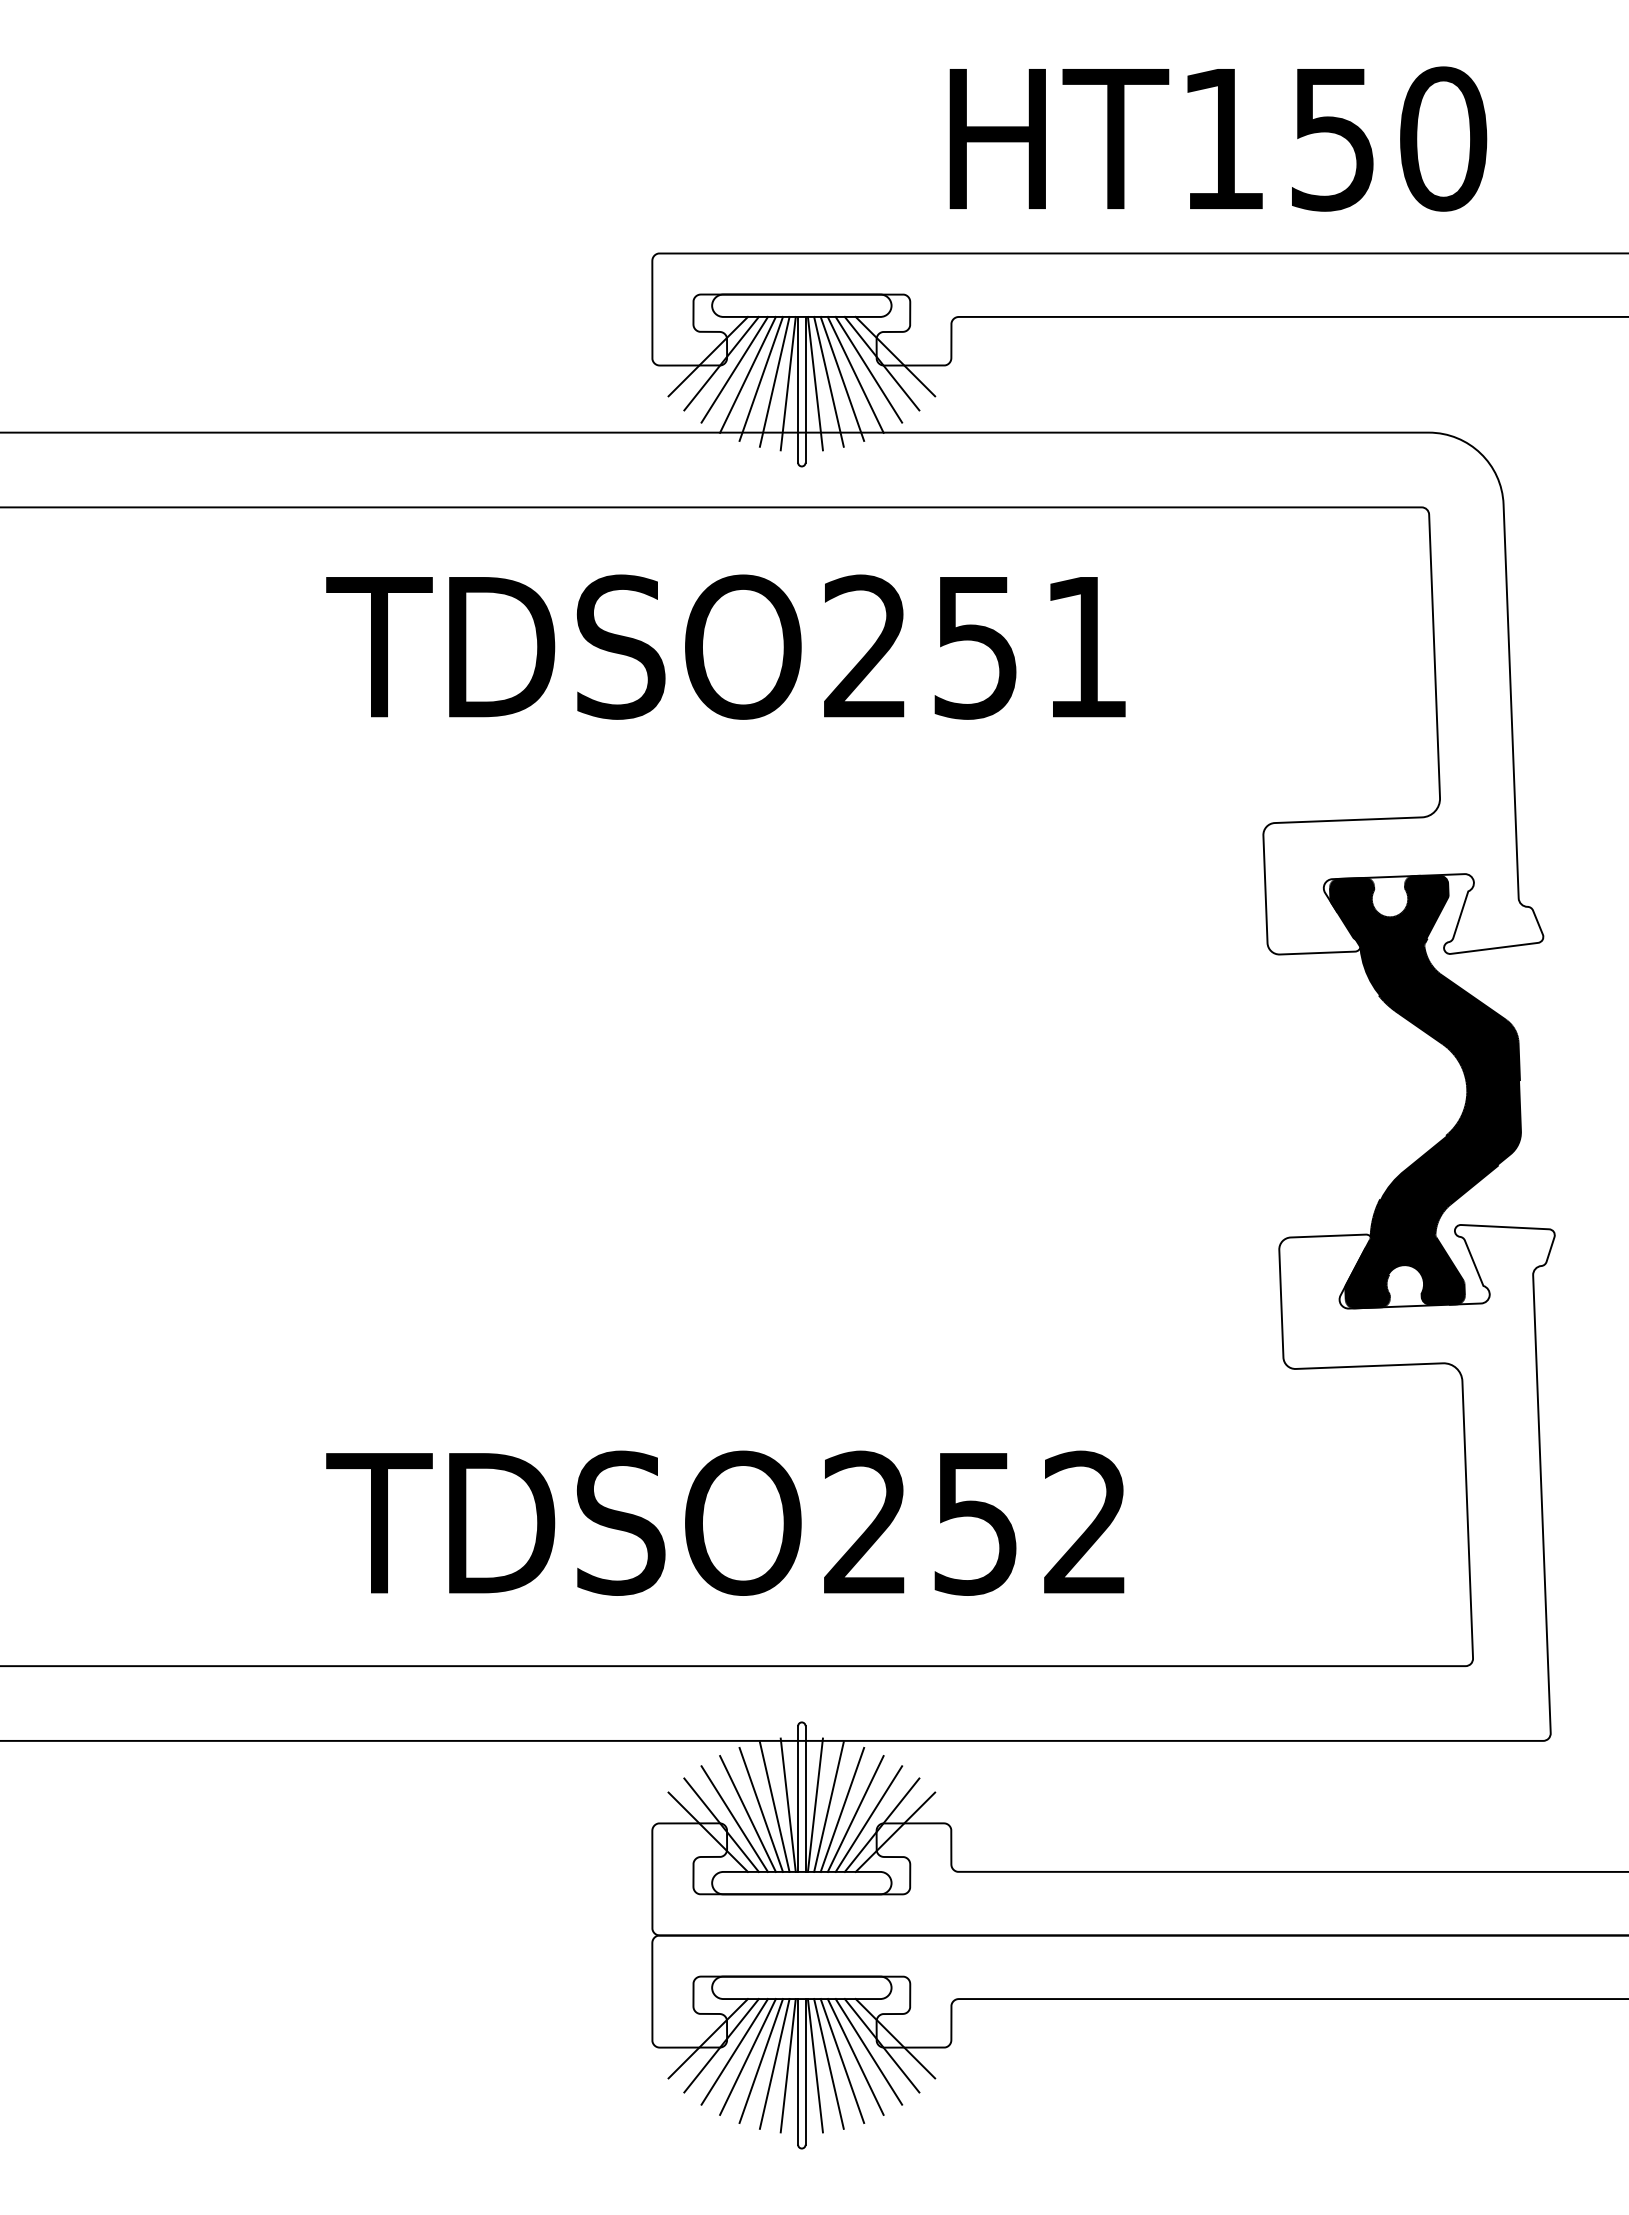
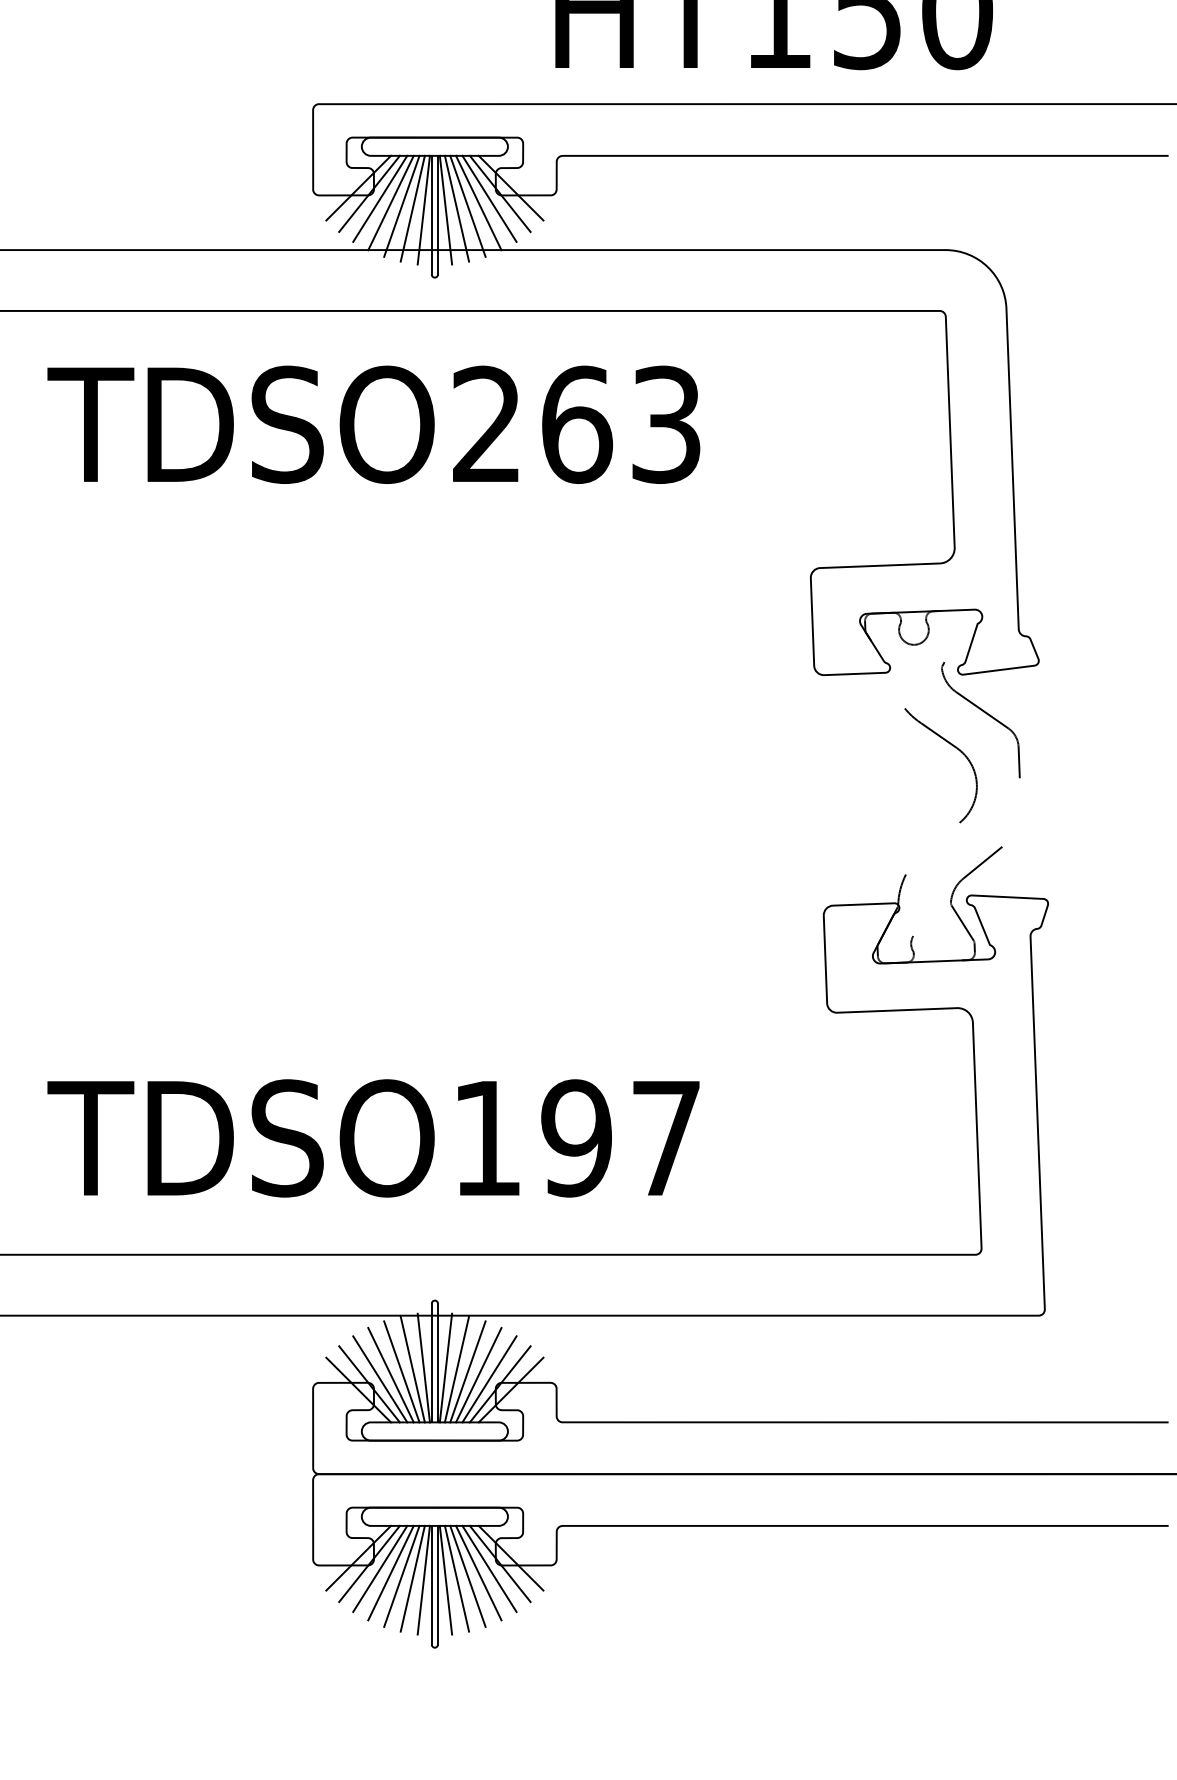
text: (1030, 646) -> (621, 424), TDSO251 -> TDSO263
fill: (1425, 1091) -> (942, 786), removed
text: (975, 1522) -> (576, 1137), TDSO252 -> TDSO197

